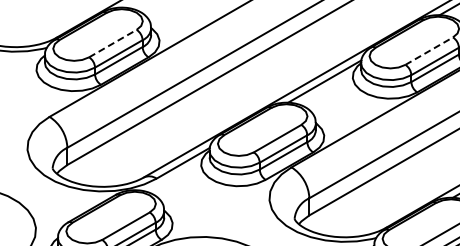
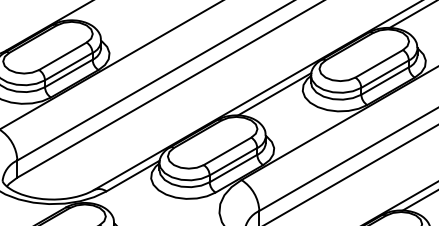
line: (113, 43) -> (63, 56), dashed -> solid
line: (429, 50) -> (379, 63), dashed -> solid

